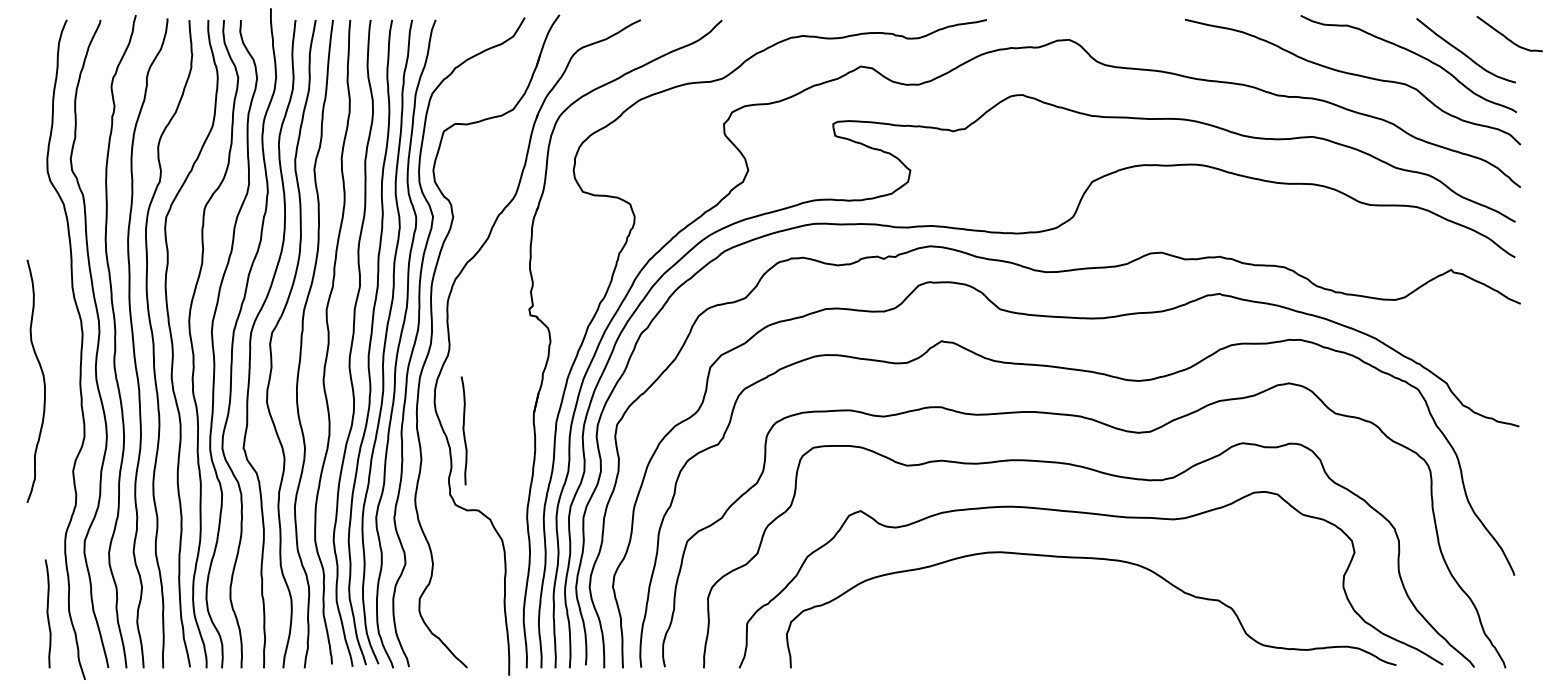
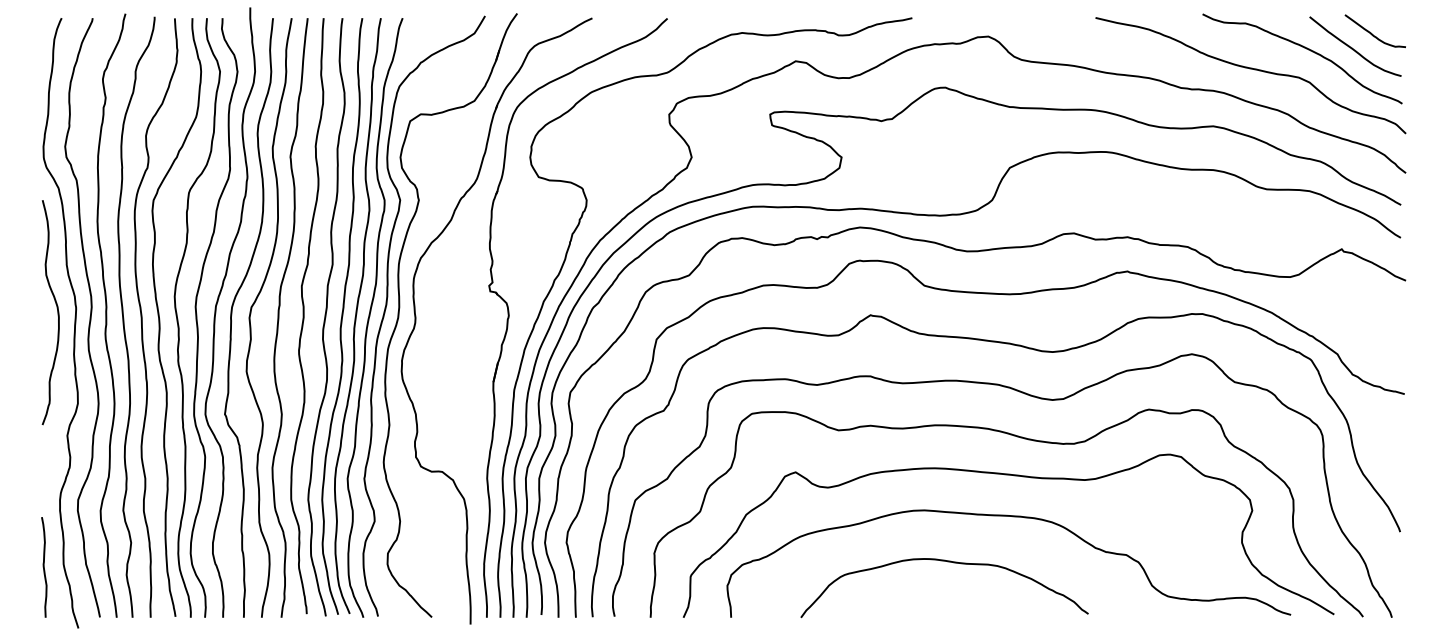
curve: (1506, 36) -> (1372, 33), moved
curve: (43, 380) -> (57, 311), moved
curve: (463, 430) -> (428, 397), removed
curve: (1025, 608) -> (948, 562), added

